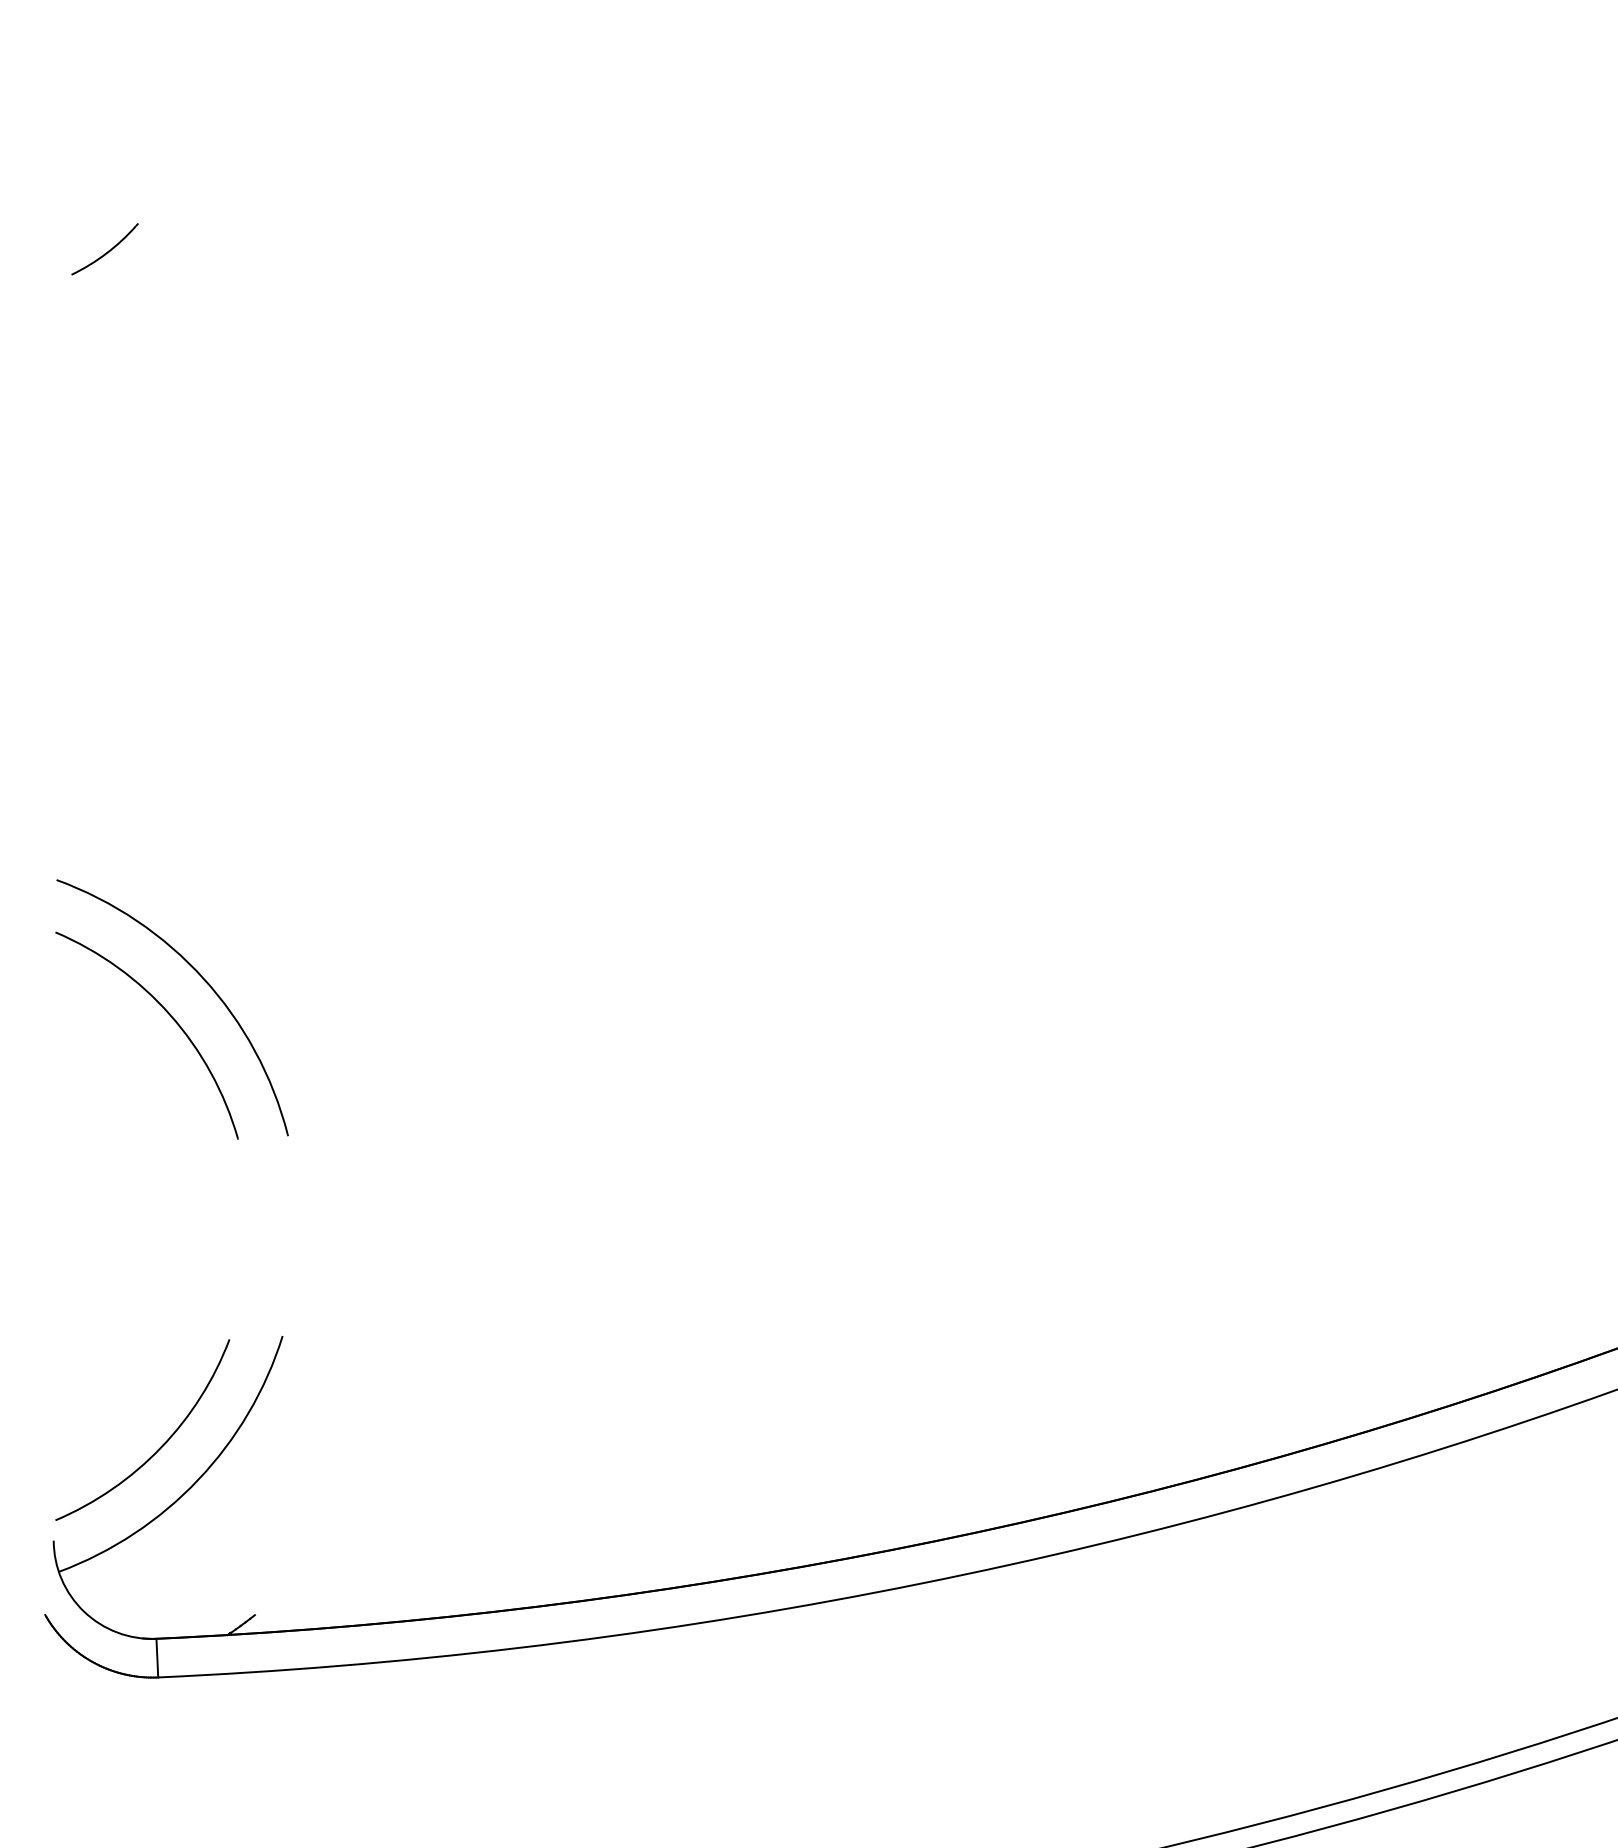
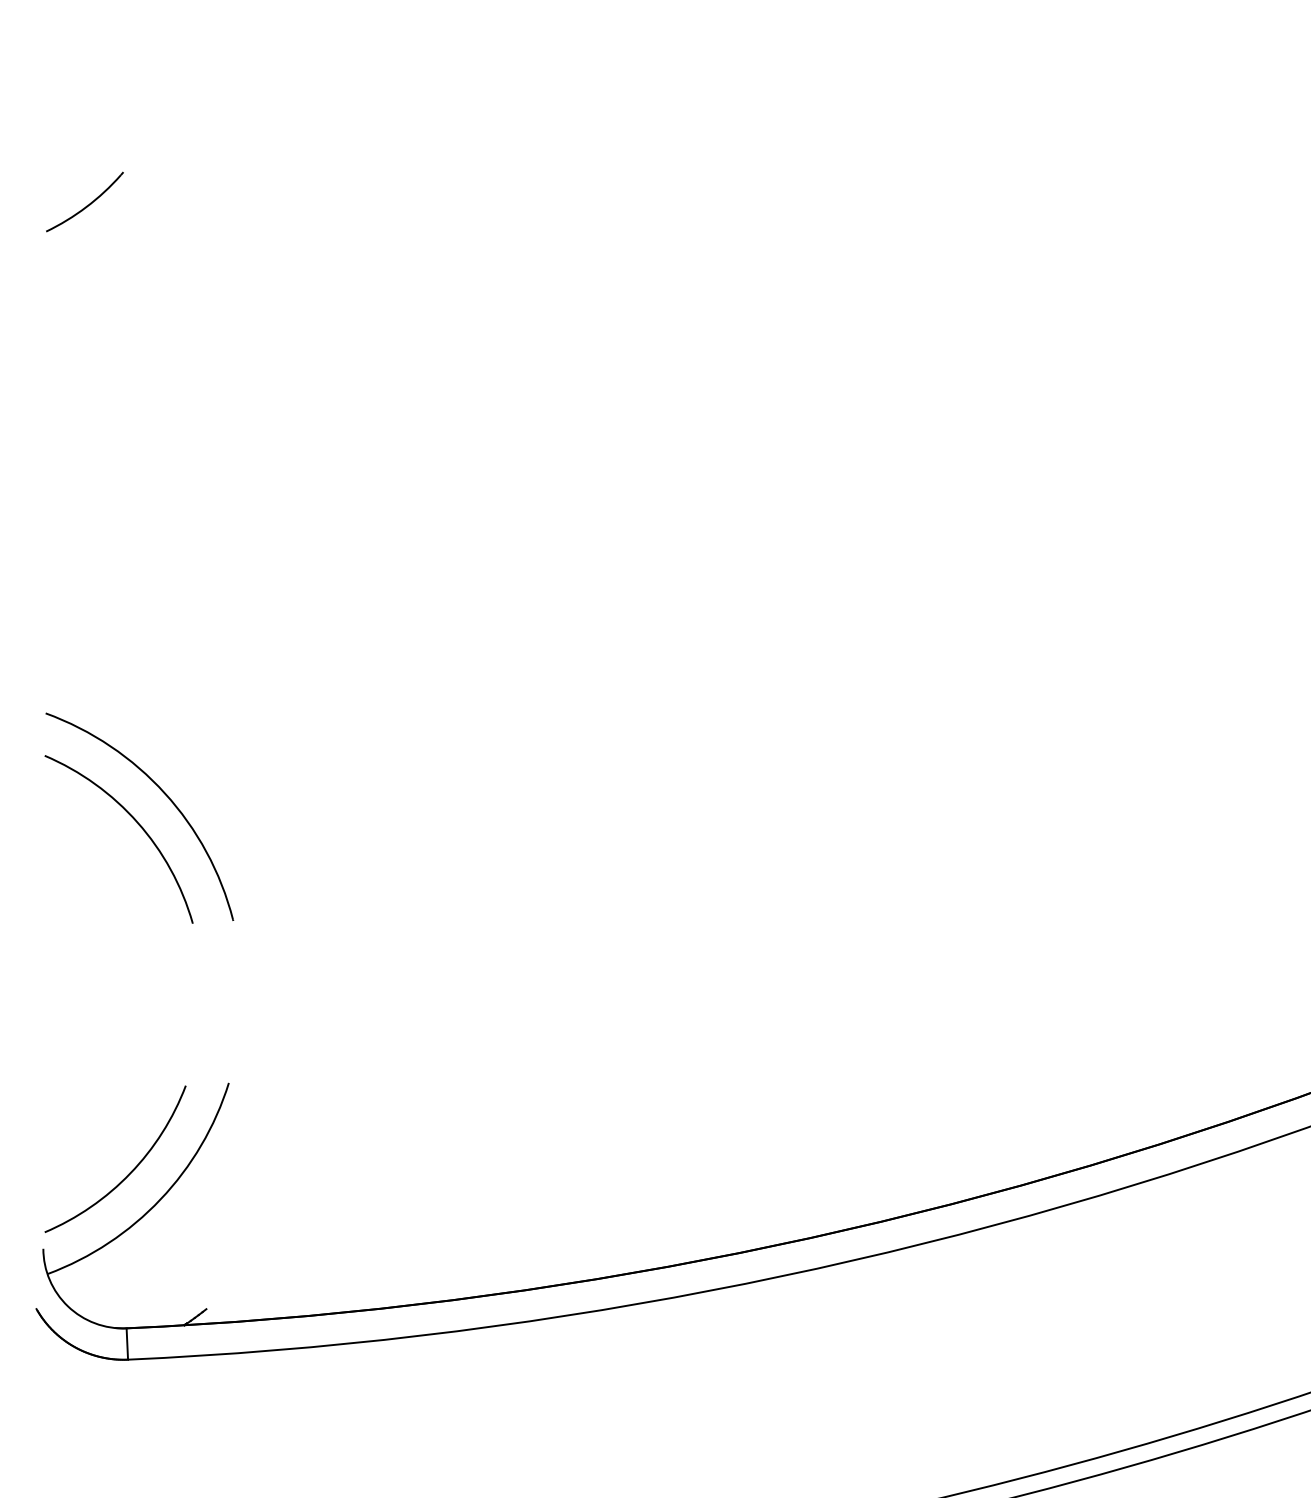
part: (104, 249) -> (84, 202), size x1.43

